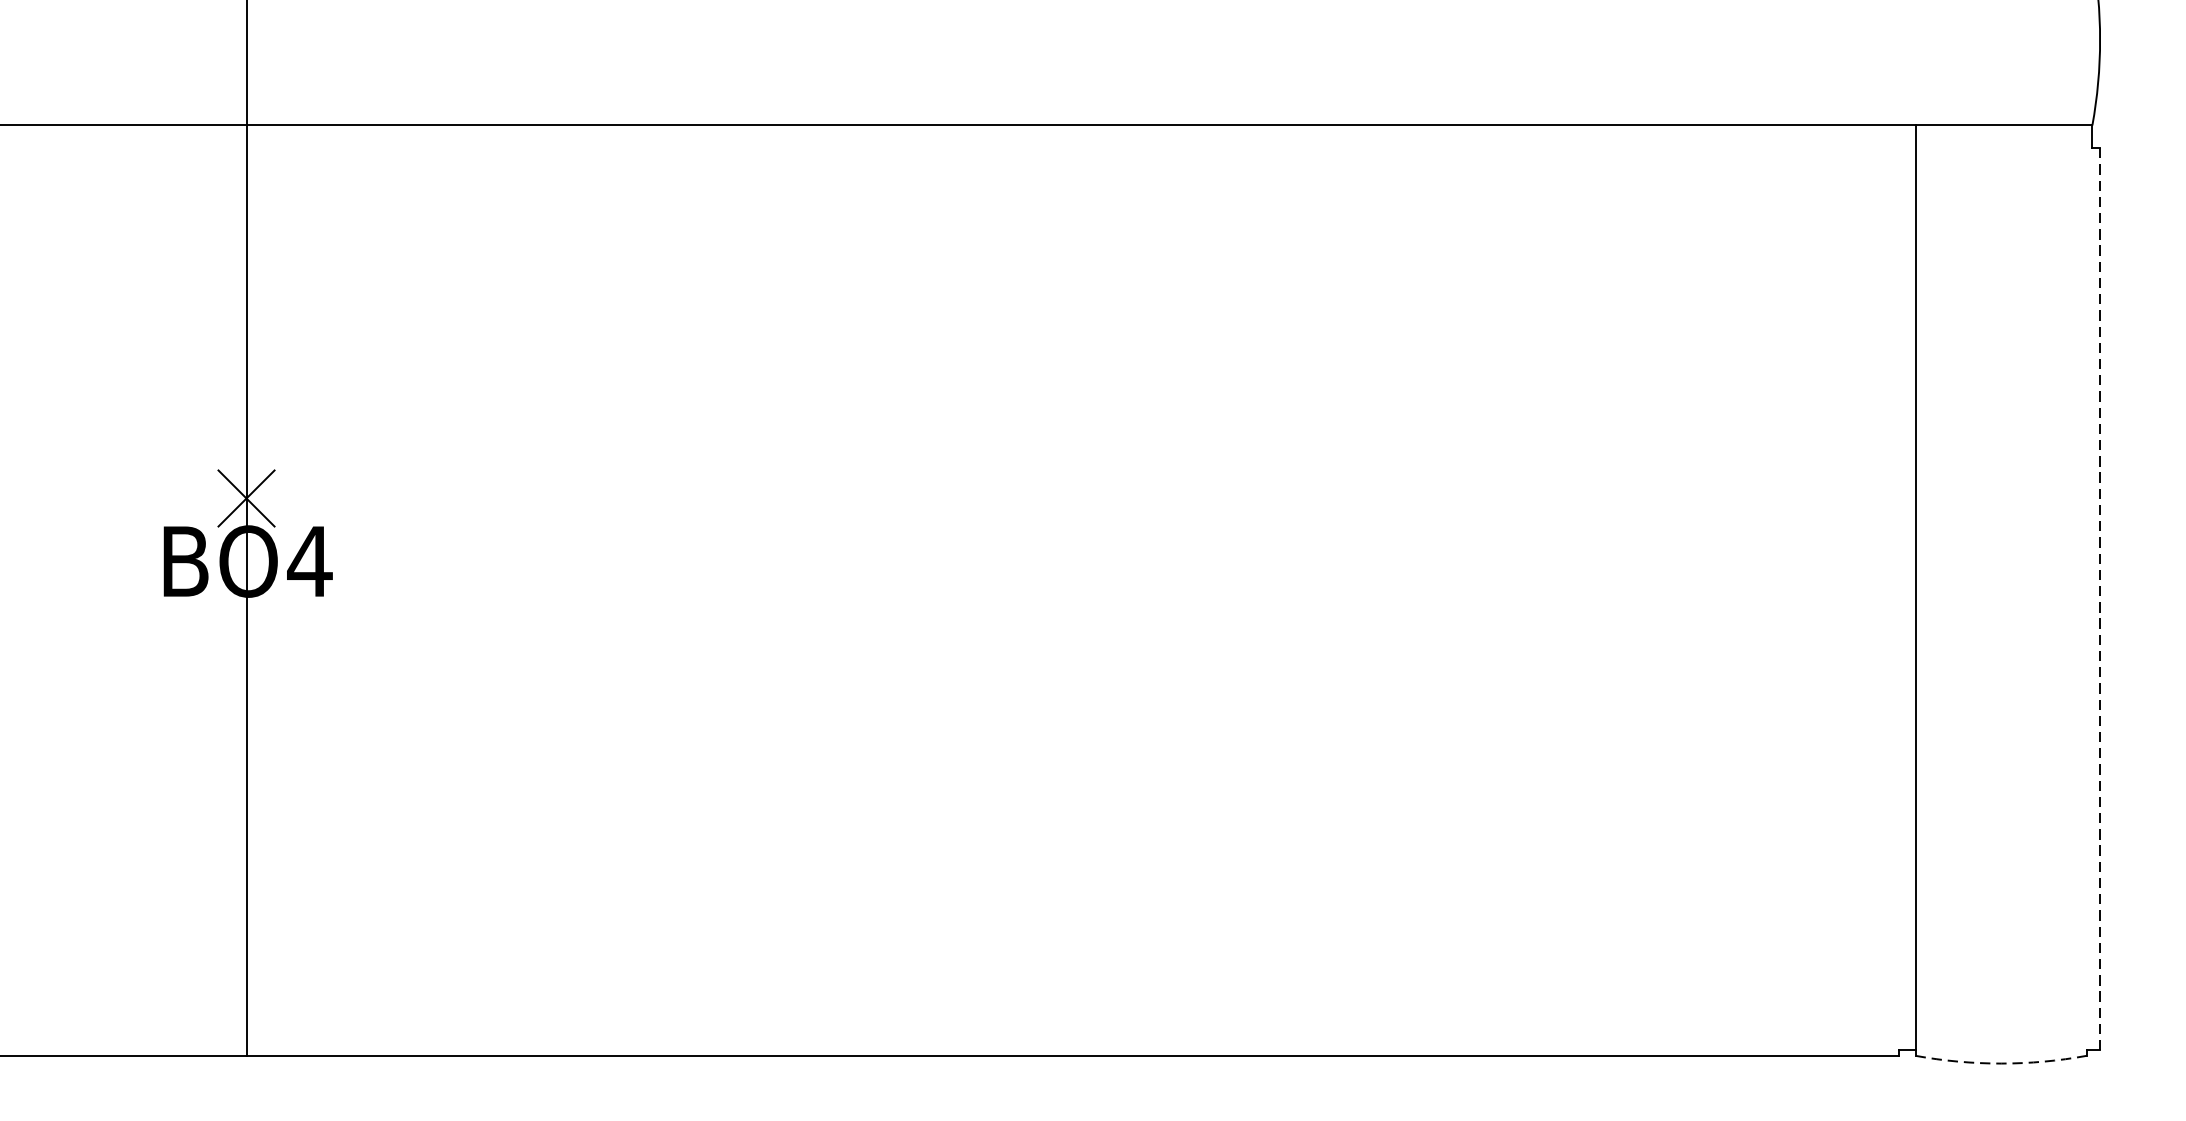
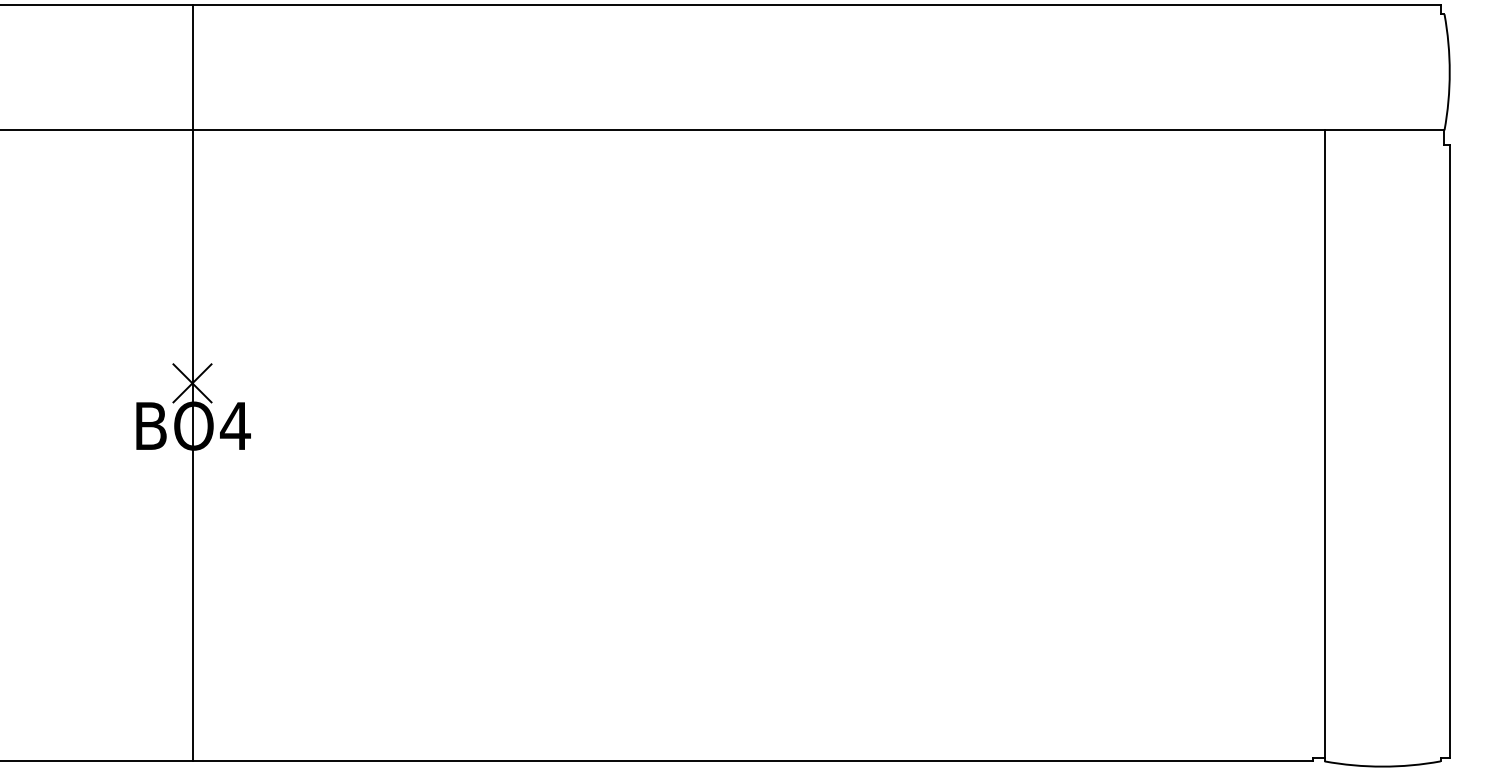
line: (2099, 598) -> (1449, 451), dashed -> solid
arc: (2000, 1063) -> (1382, 766), dashed -> solid

